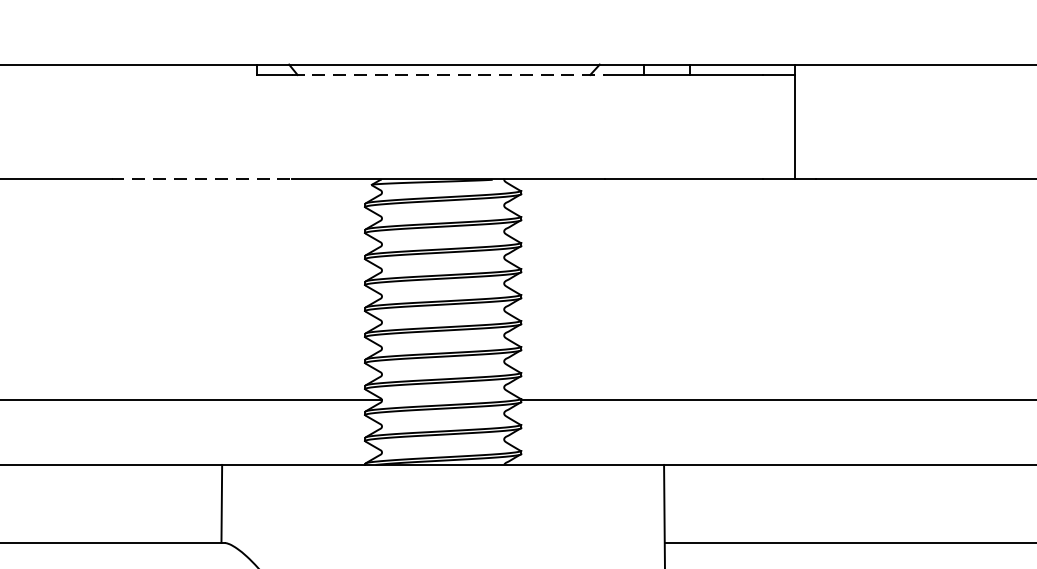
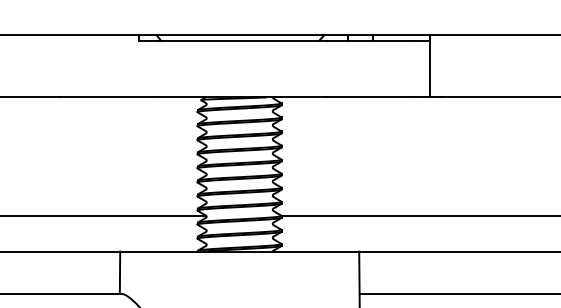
line: (448, 74) -> (242, 40), dashed -> solid
line: (202, 178) -> (109, 96), dashed -> solid

